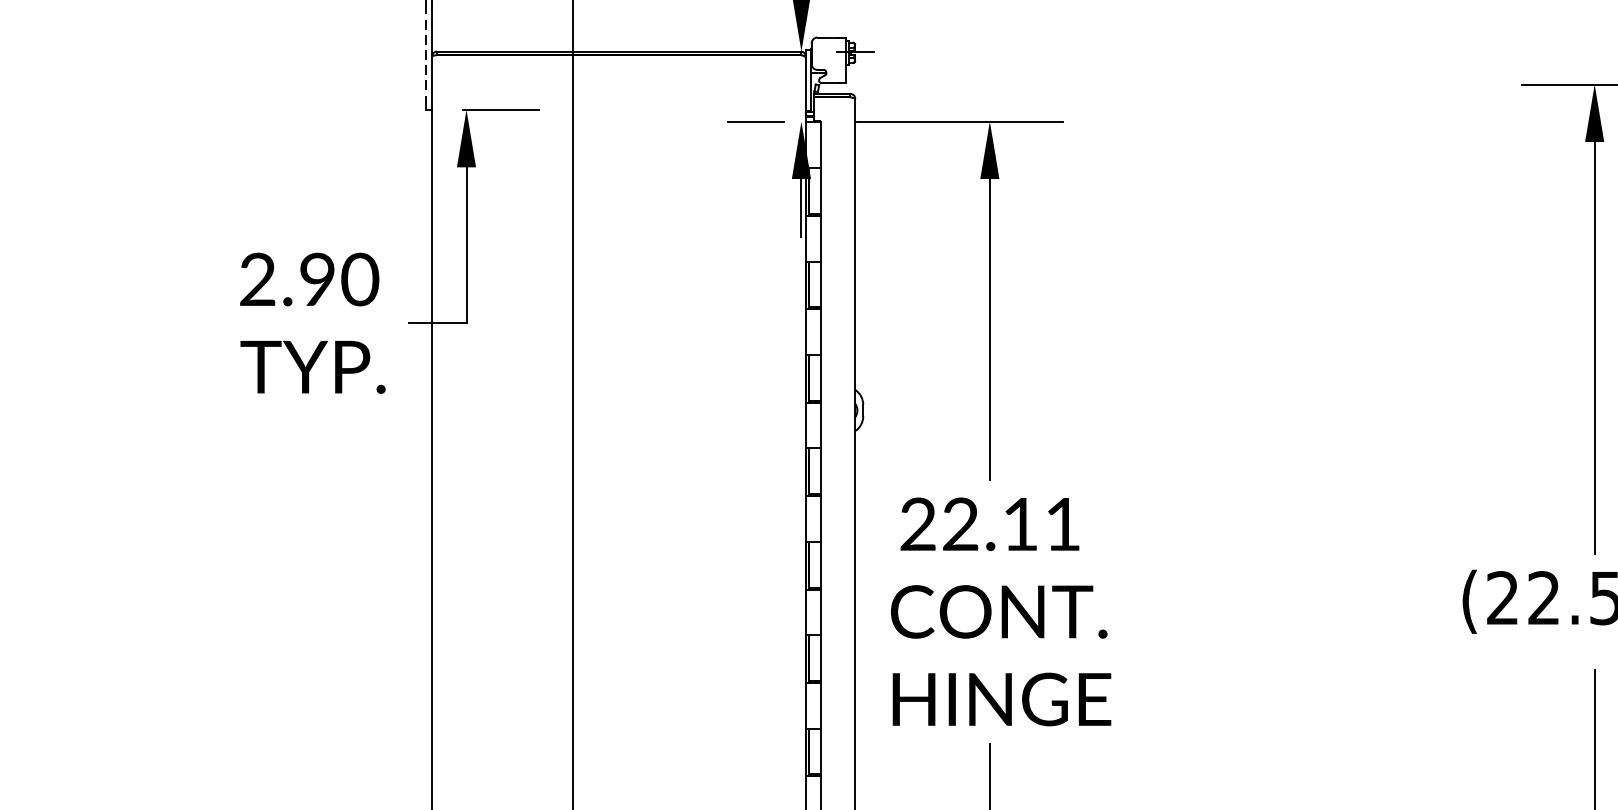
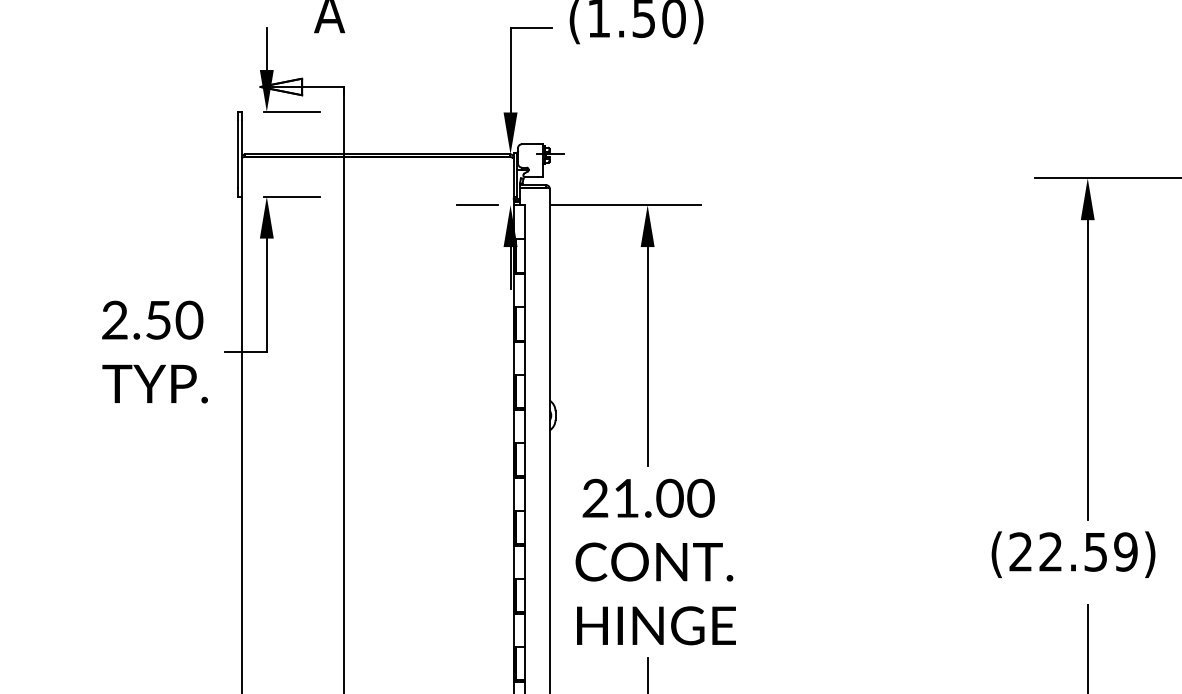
line: (426, 51) -> (237, 154), dashed -> solid
text: (317, 278) -> (158, 319), 2.90 -> 2.50
text: (1011, 523) -> (663, 497), 22.11 -> 21.00

